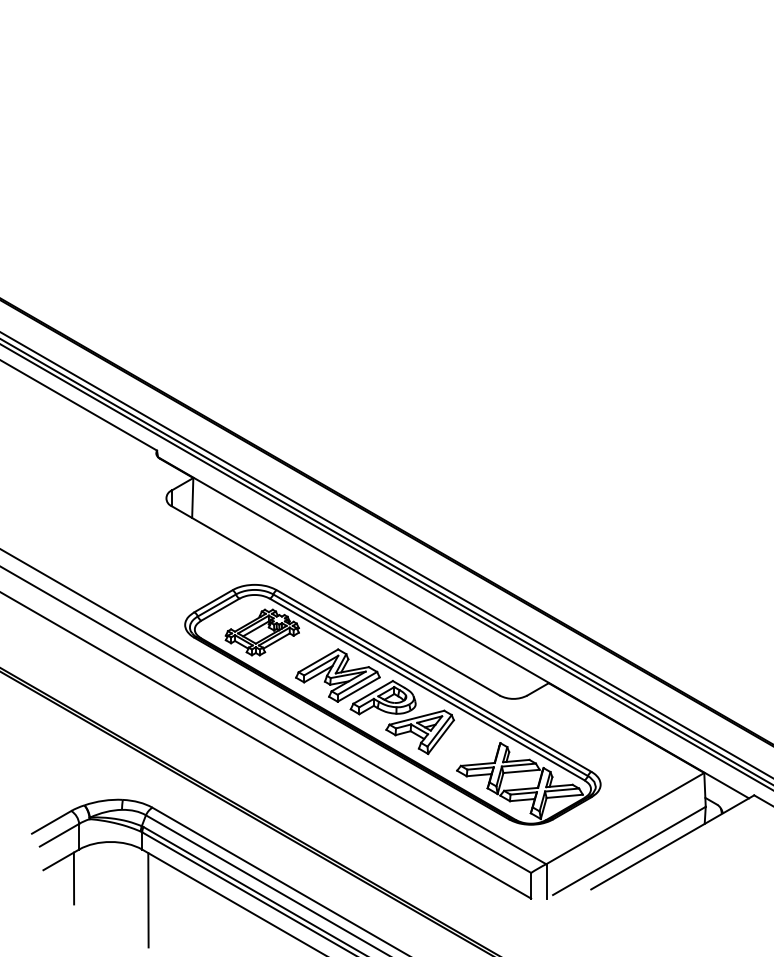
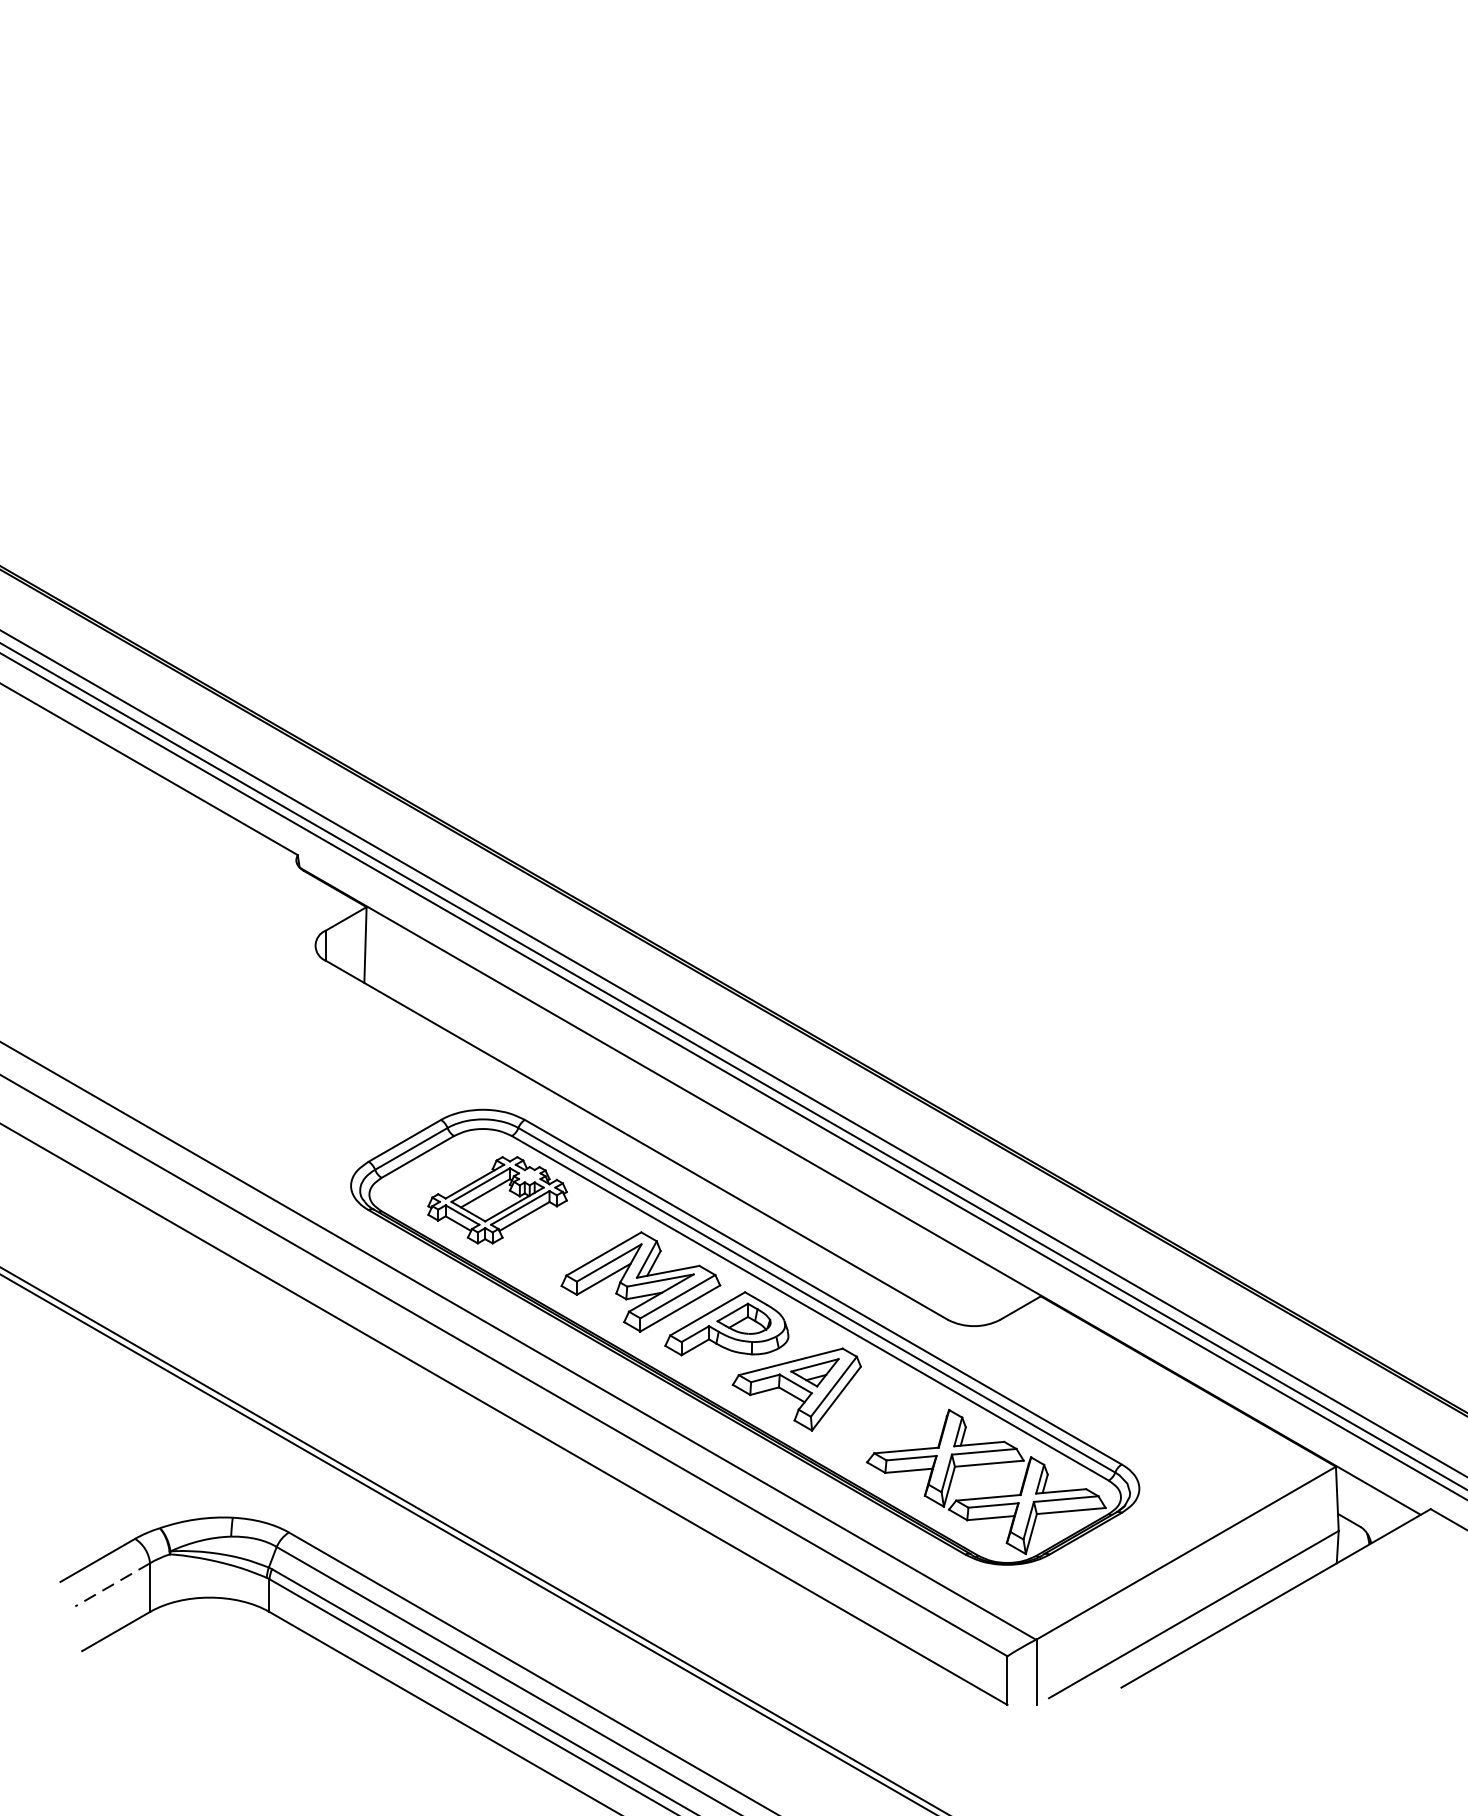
line: (59, 835) -> (112, 1585), solid -> dashed
line: (73, 878) -> (139, 1666), removed
line: (148, 900) -> (281, 1708), removed

